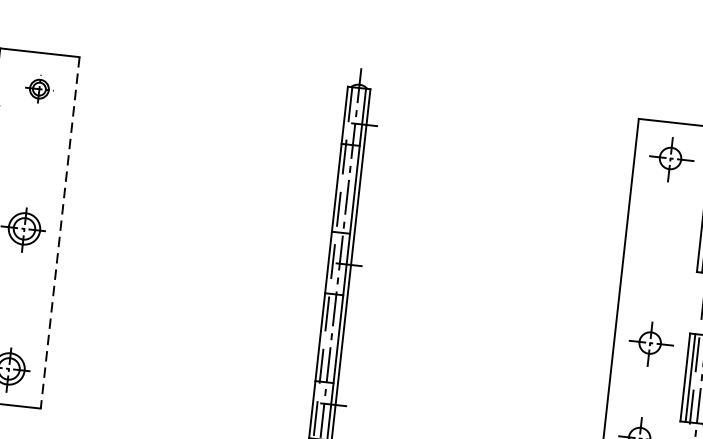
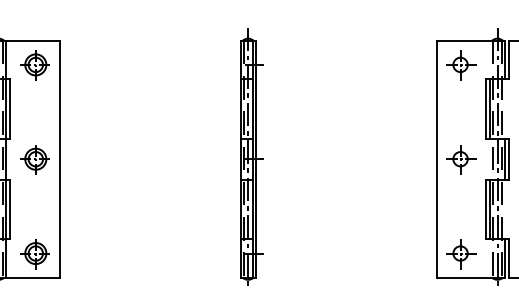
part: (37, 89) -> (34, 65), size x1.67
line: (59, 233) -> (59, 159), dashed -> solid
part: (651, 343) -> (461, 159), moved

